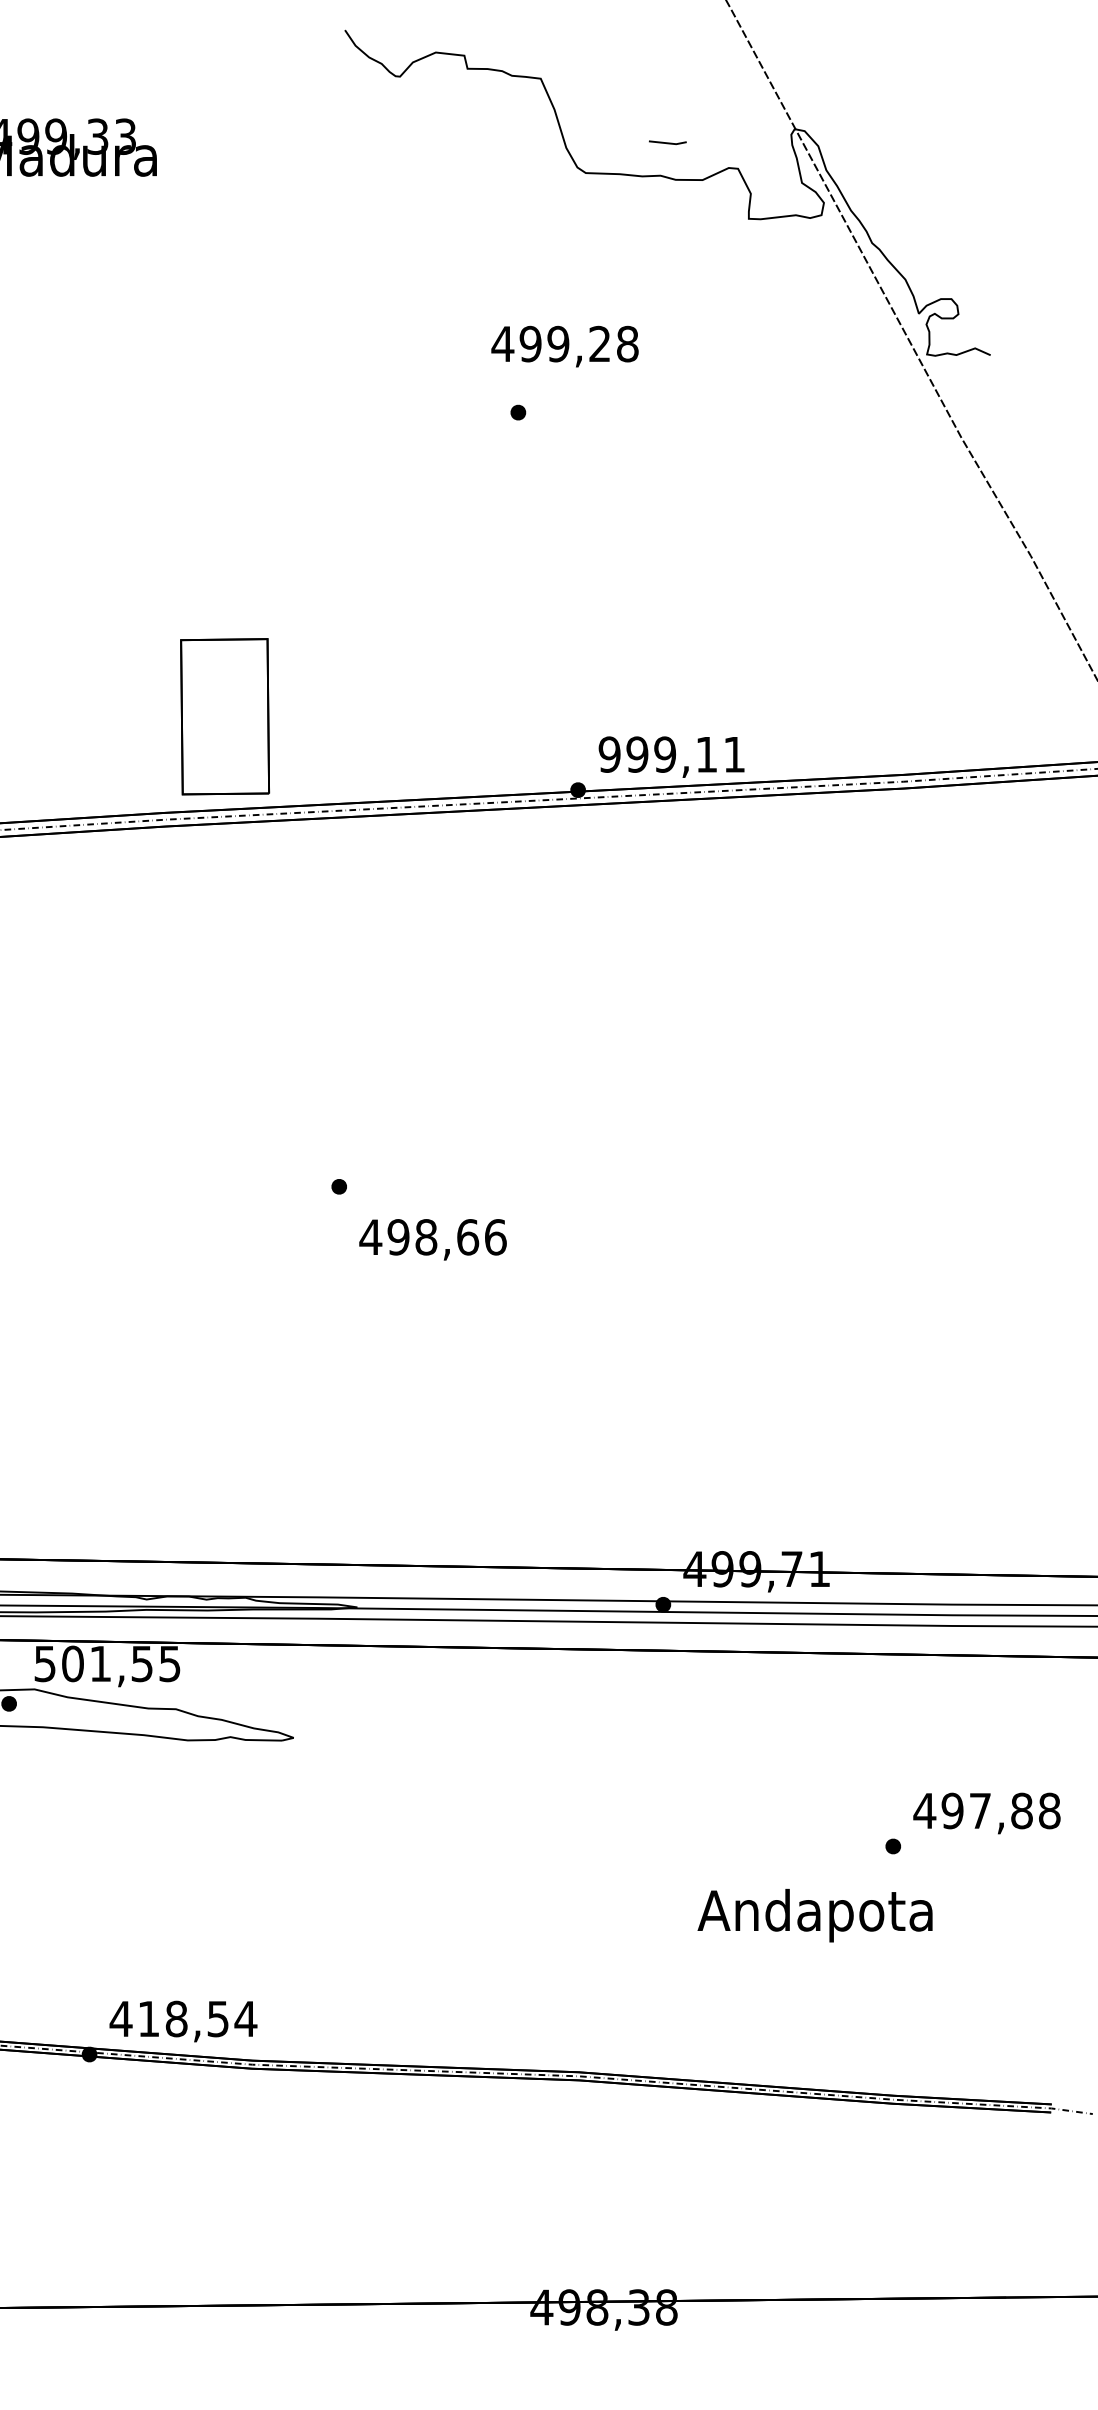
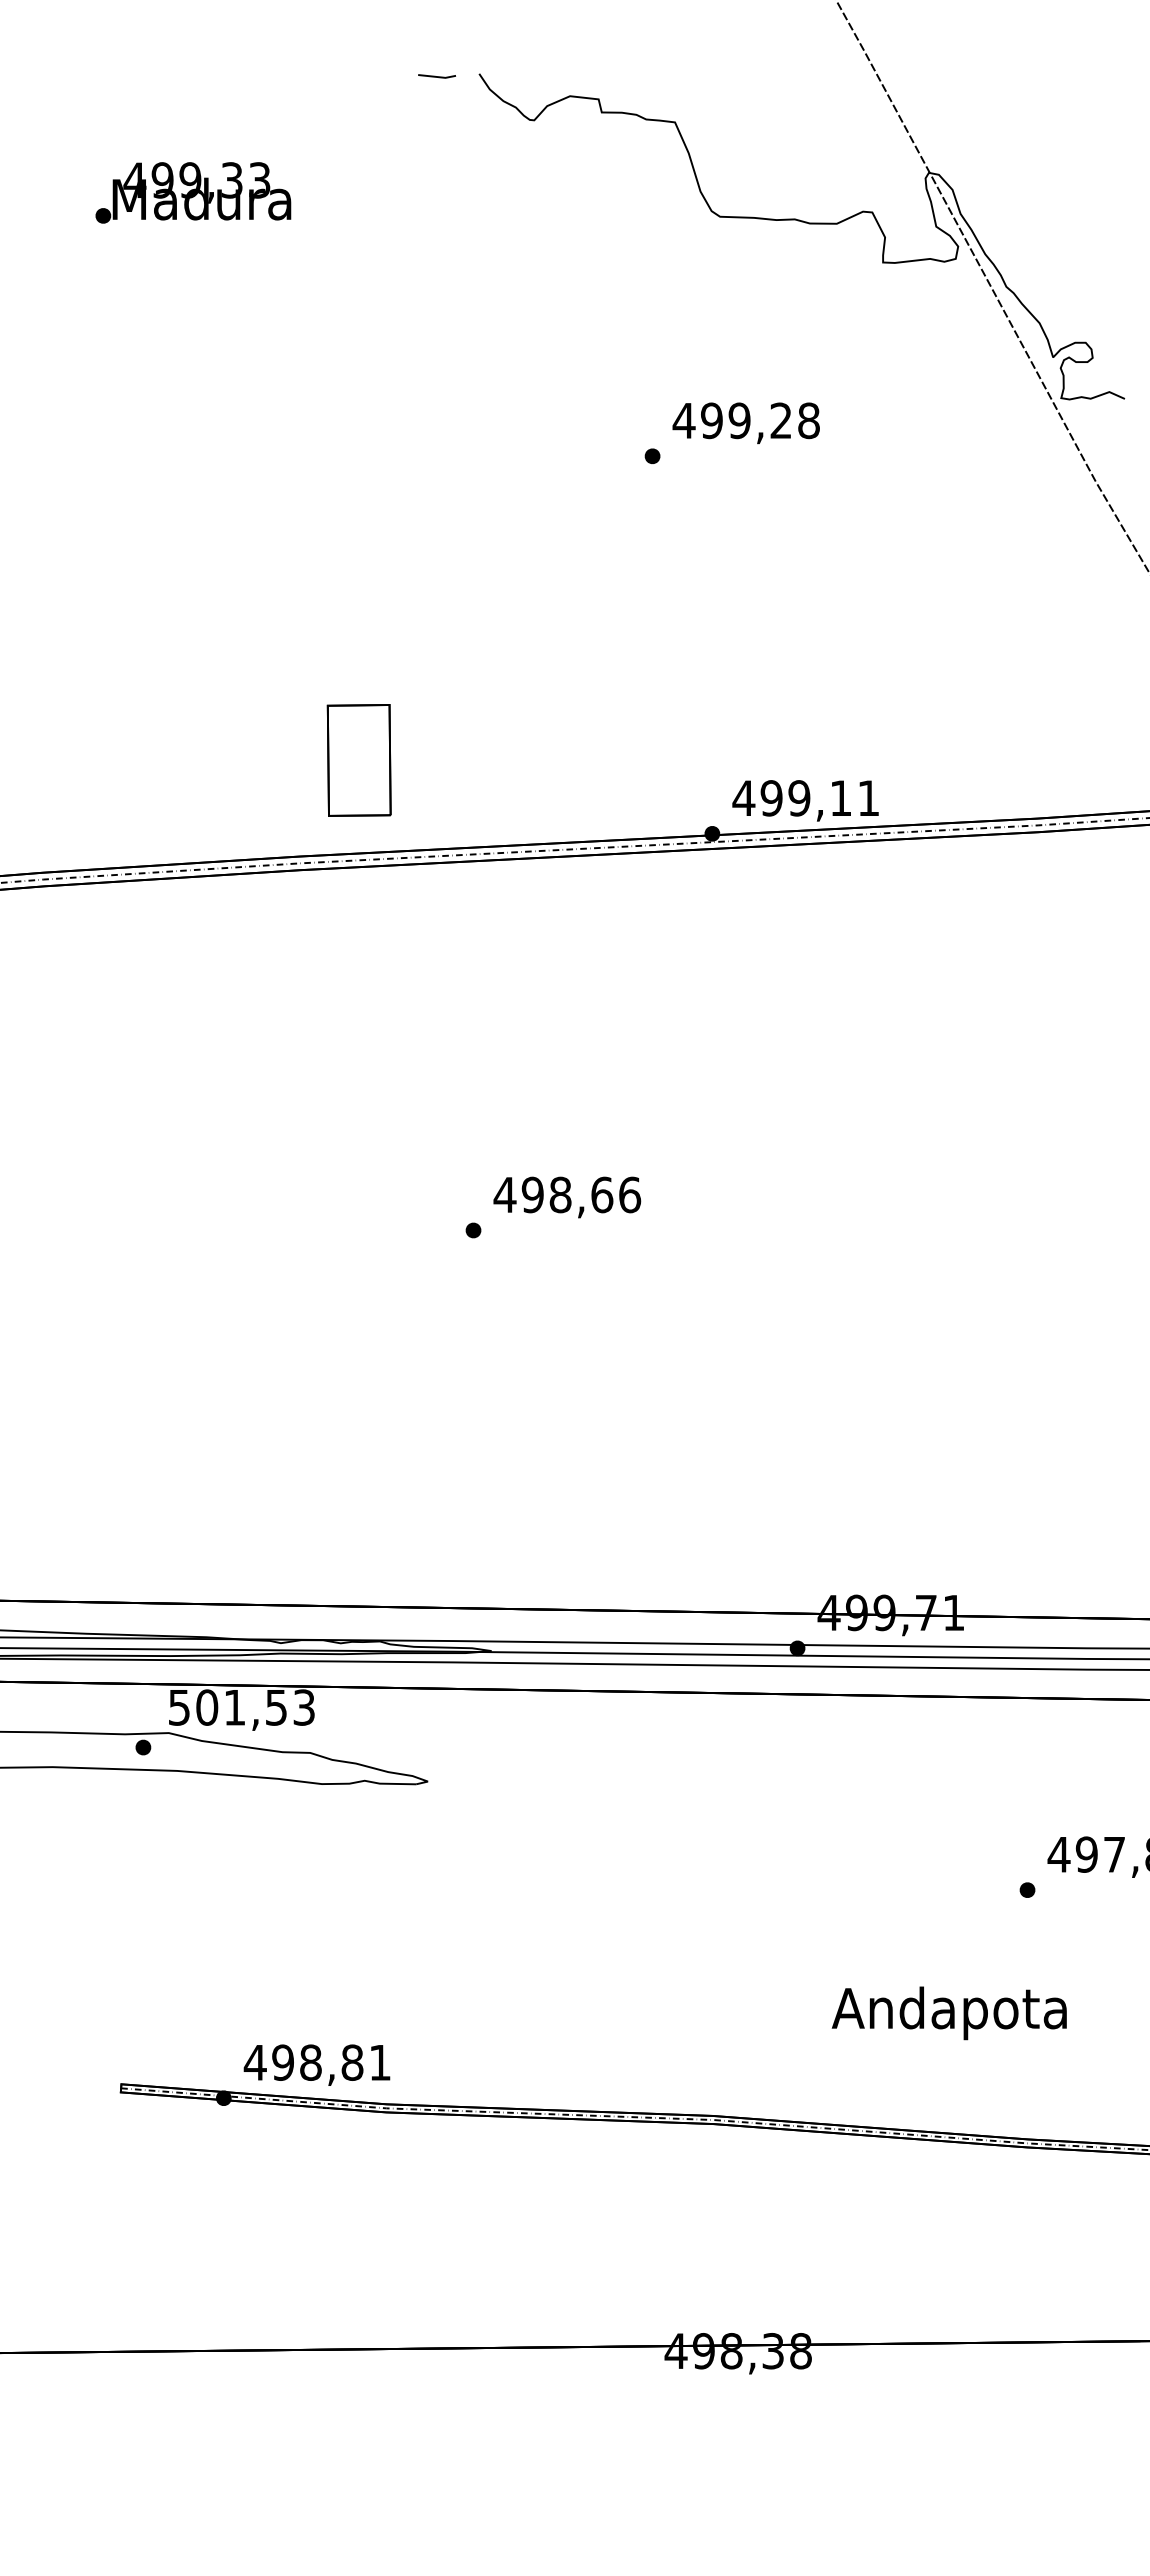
line: (667, 142) -> (436, 76), moved
text: (564, 346) -> (745, 423), moved
part: (224, 716) -> (358, 760), size x0.71
text: (609, 754) -> (743, 798), 999,11 -> 499,11
text: (433, 1239) -> (567, 1197), moved
text: (170, 1663) -> (304, 1707), 501,55 -> 501,53
text: (814, 1915) -> (948, 2013), moved
text: (197, 2018) -> (331, 2062), 418,54 -> 498,81

